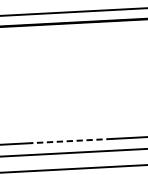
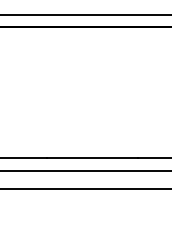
line: (71, 140) -> (91, 157), dashed -> solid

